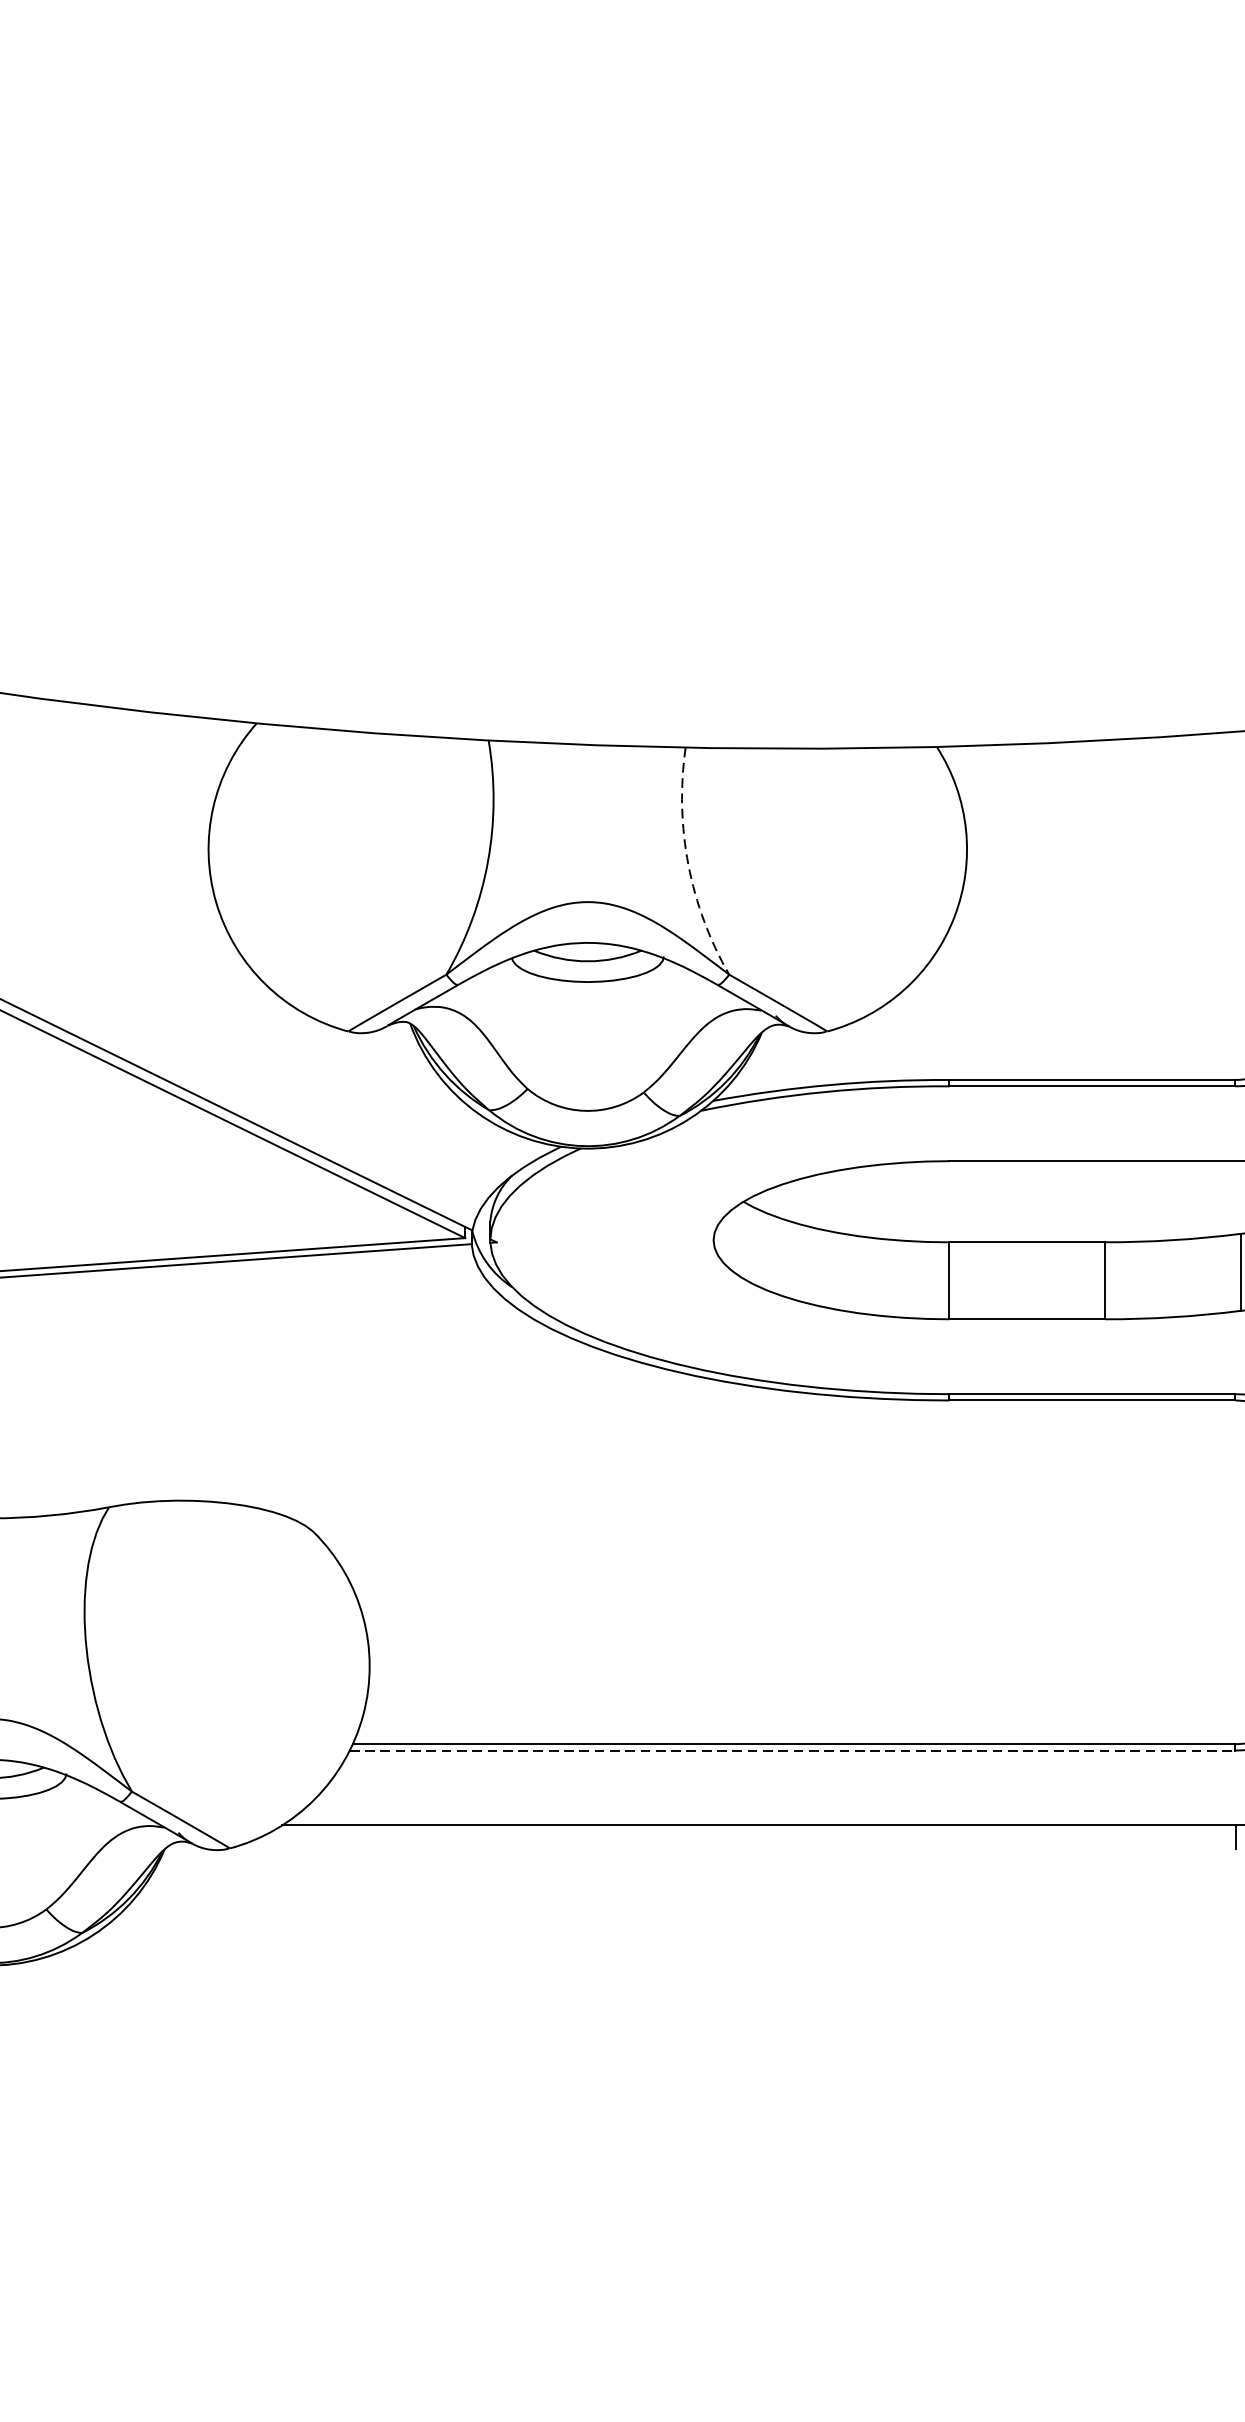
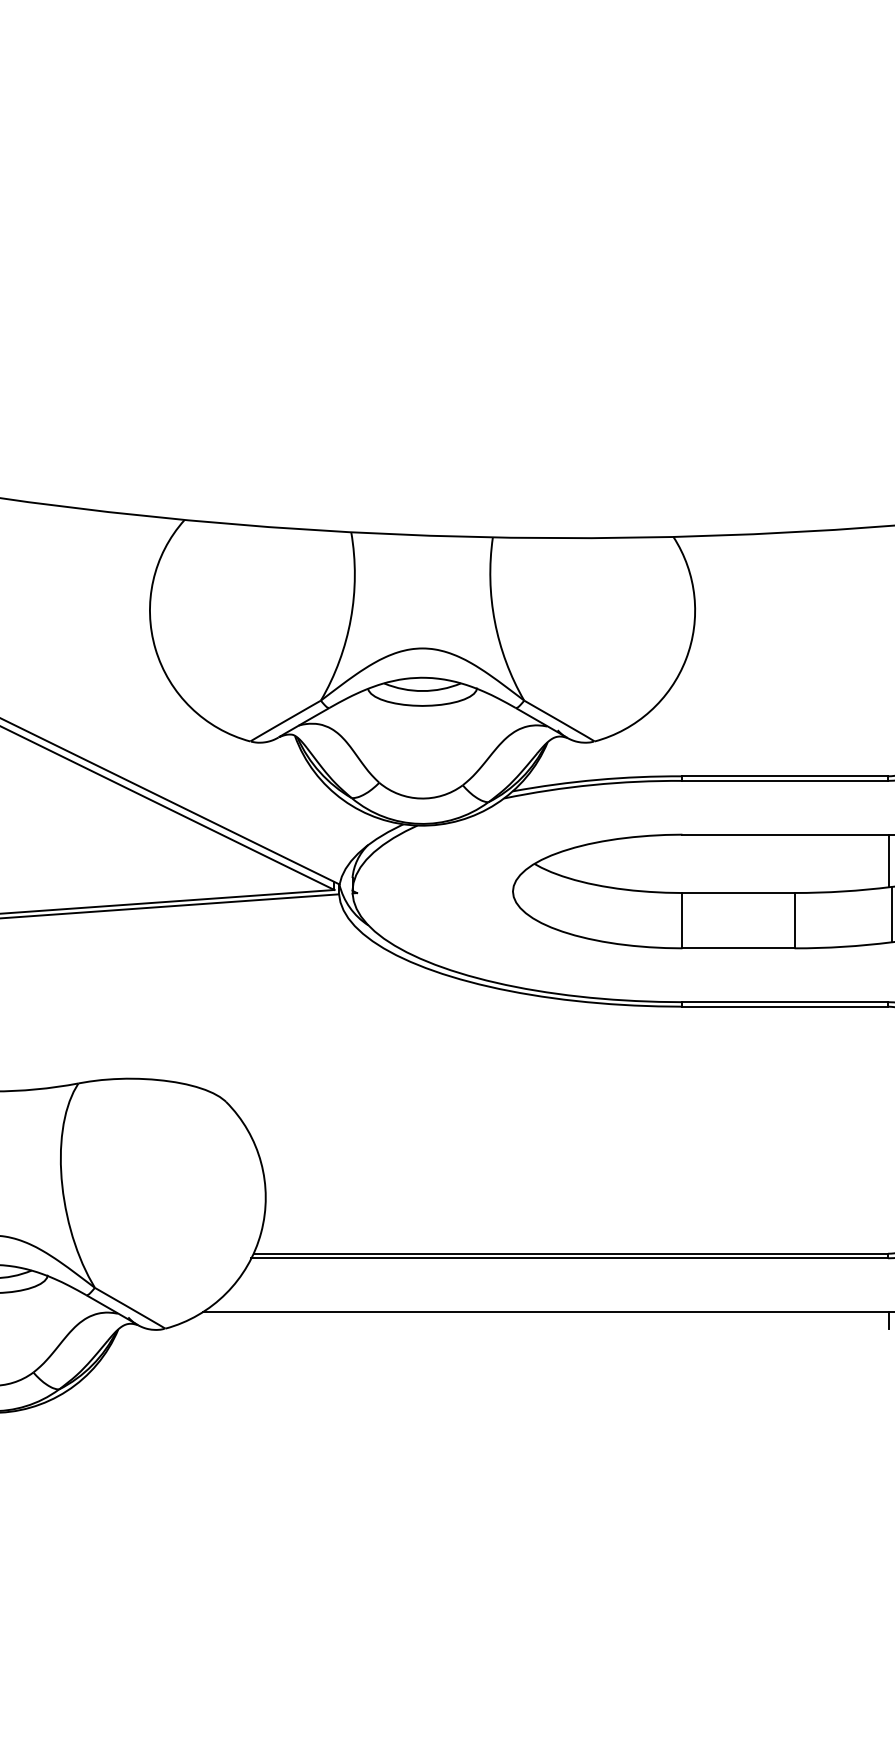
arc: (687, 864) -> (494, 621), dashed -> solid
line: (1236, 1197) -> (888, 860), added
line: (793, 1750) -> (570, 1258), dashed -> solid

